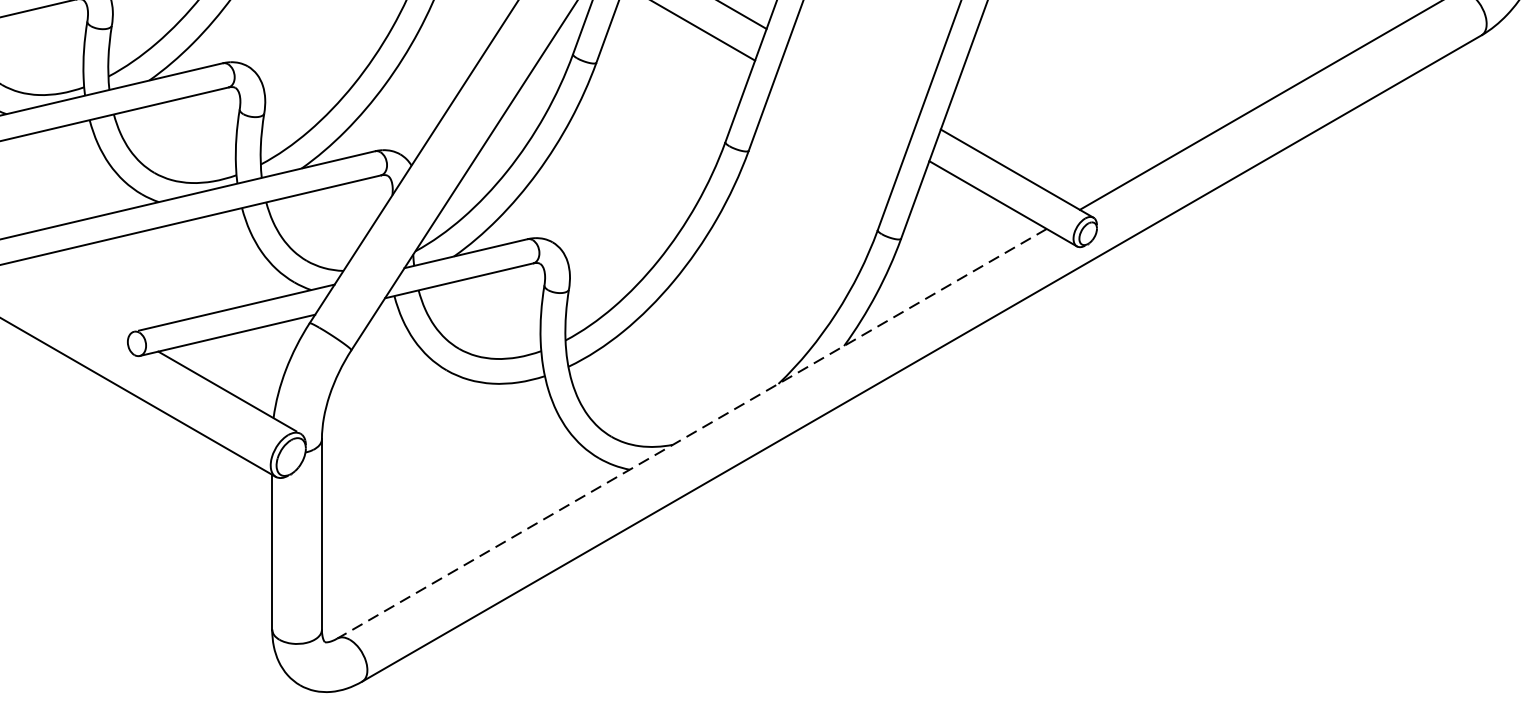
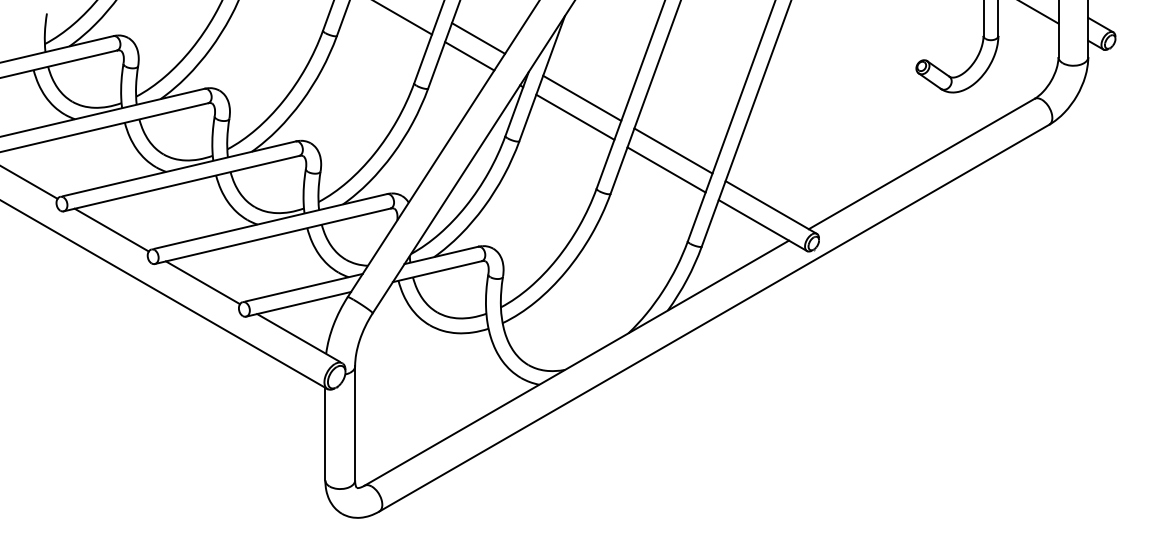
line: (853, 78) -> (673, 150), added
line: (842, 110) -> (666, 169), added
line: (66, 298) -> (202, 282), added
line: (691, 434) -> (576, 363), dashed -> solid

